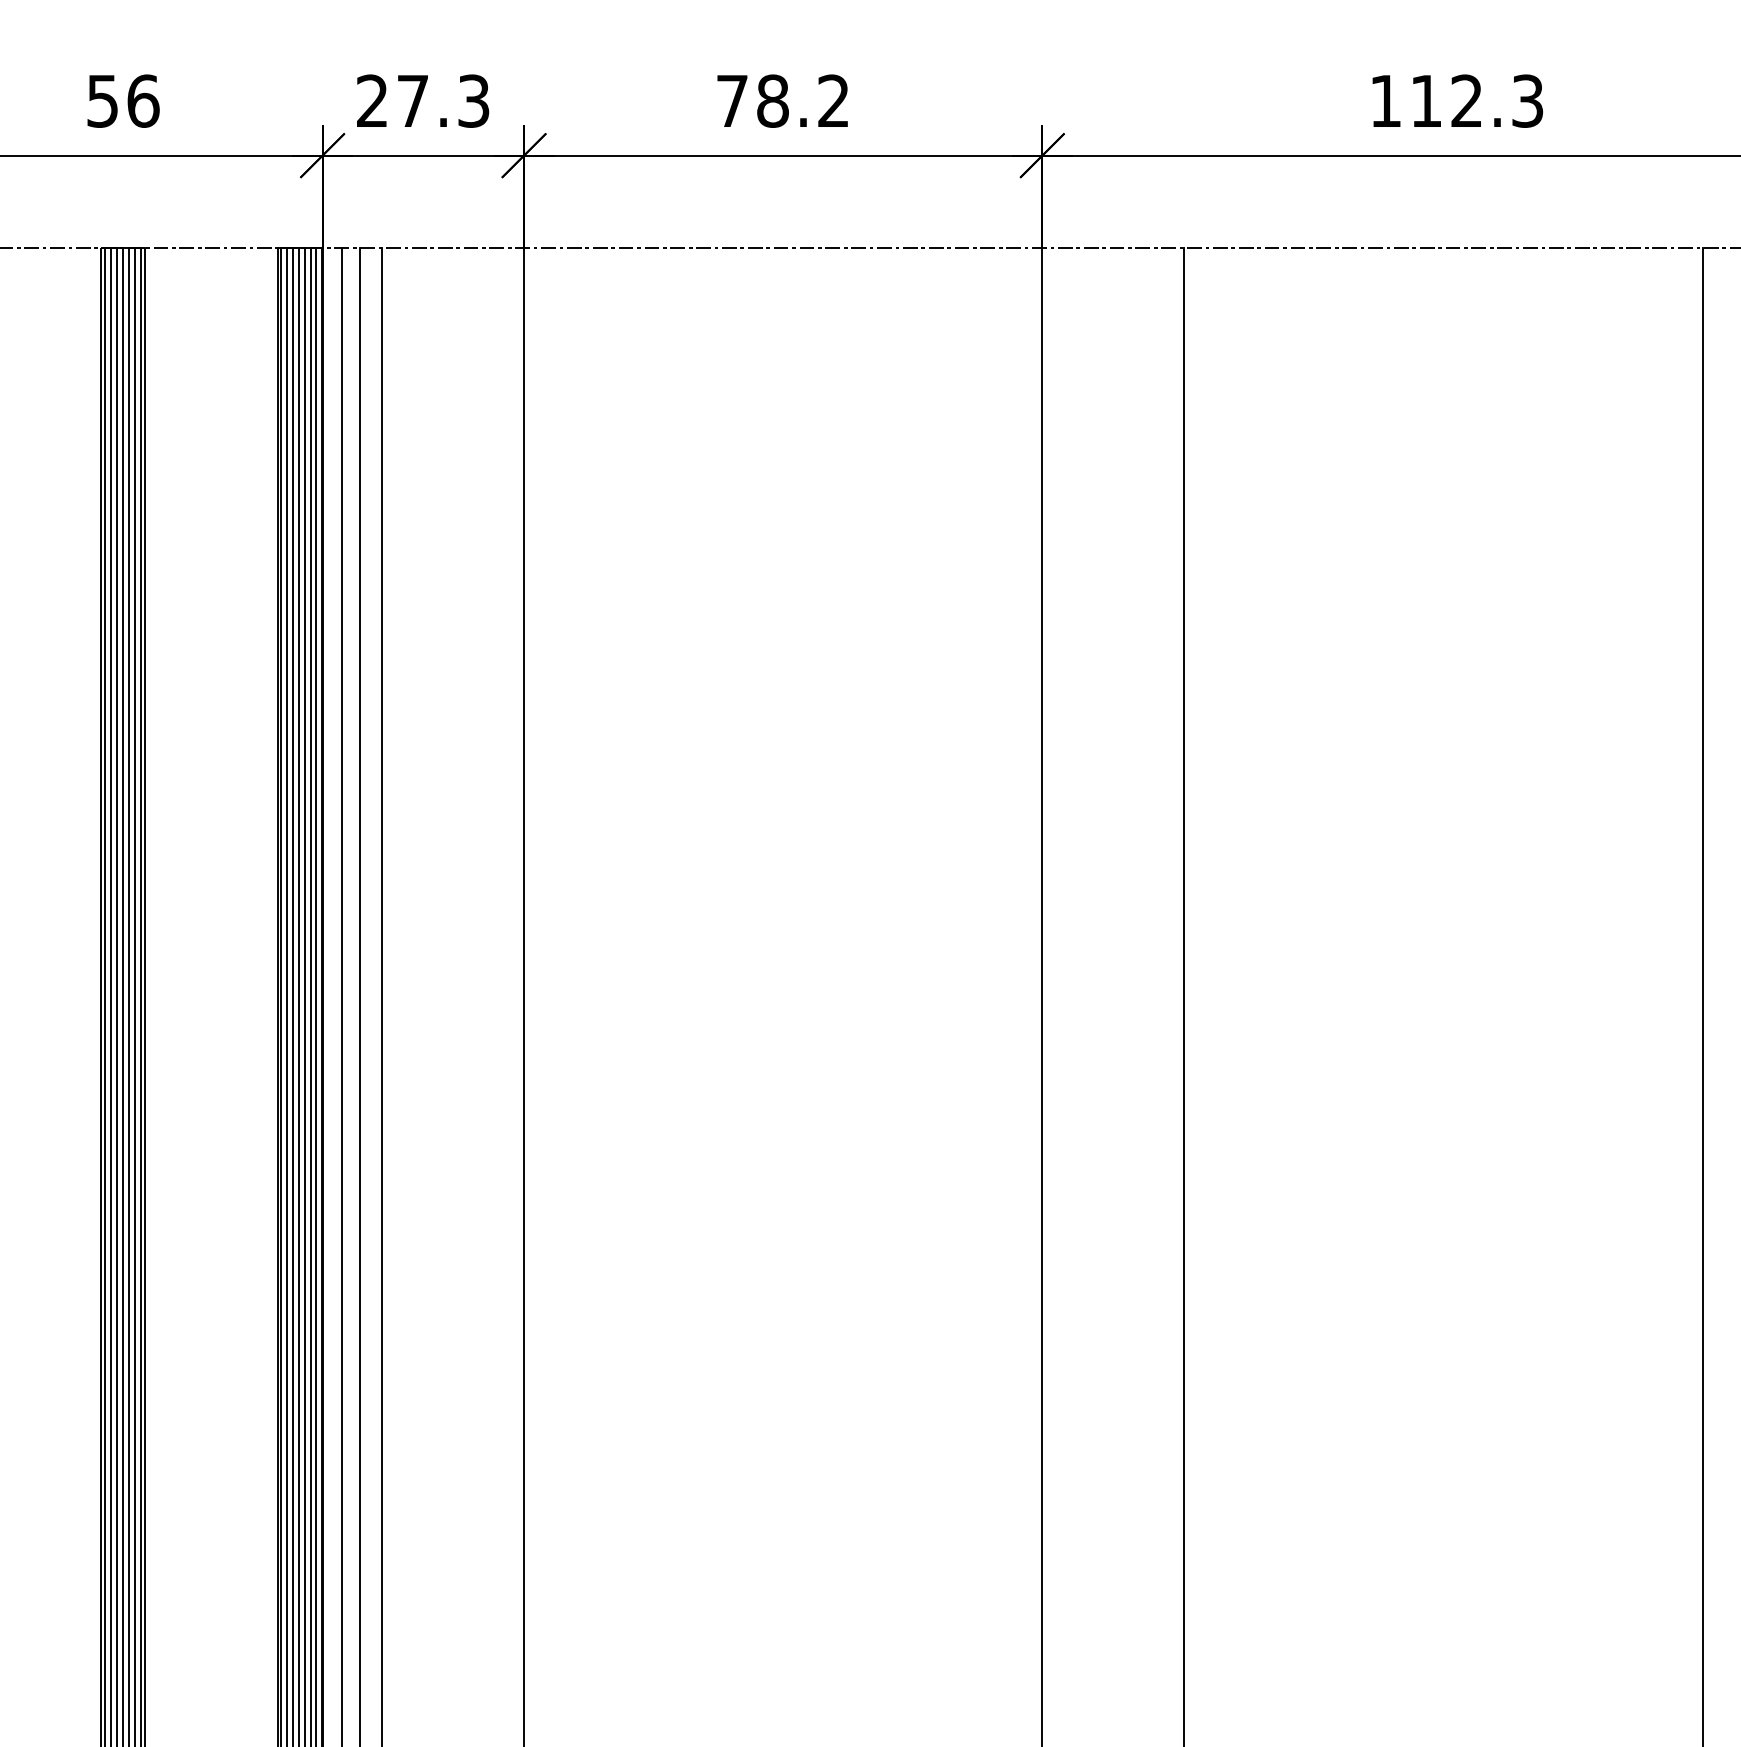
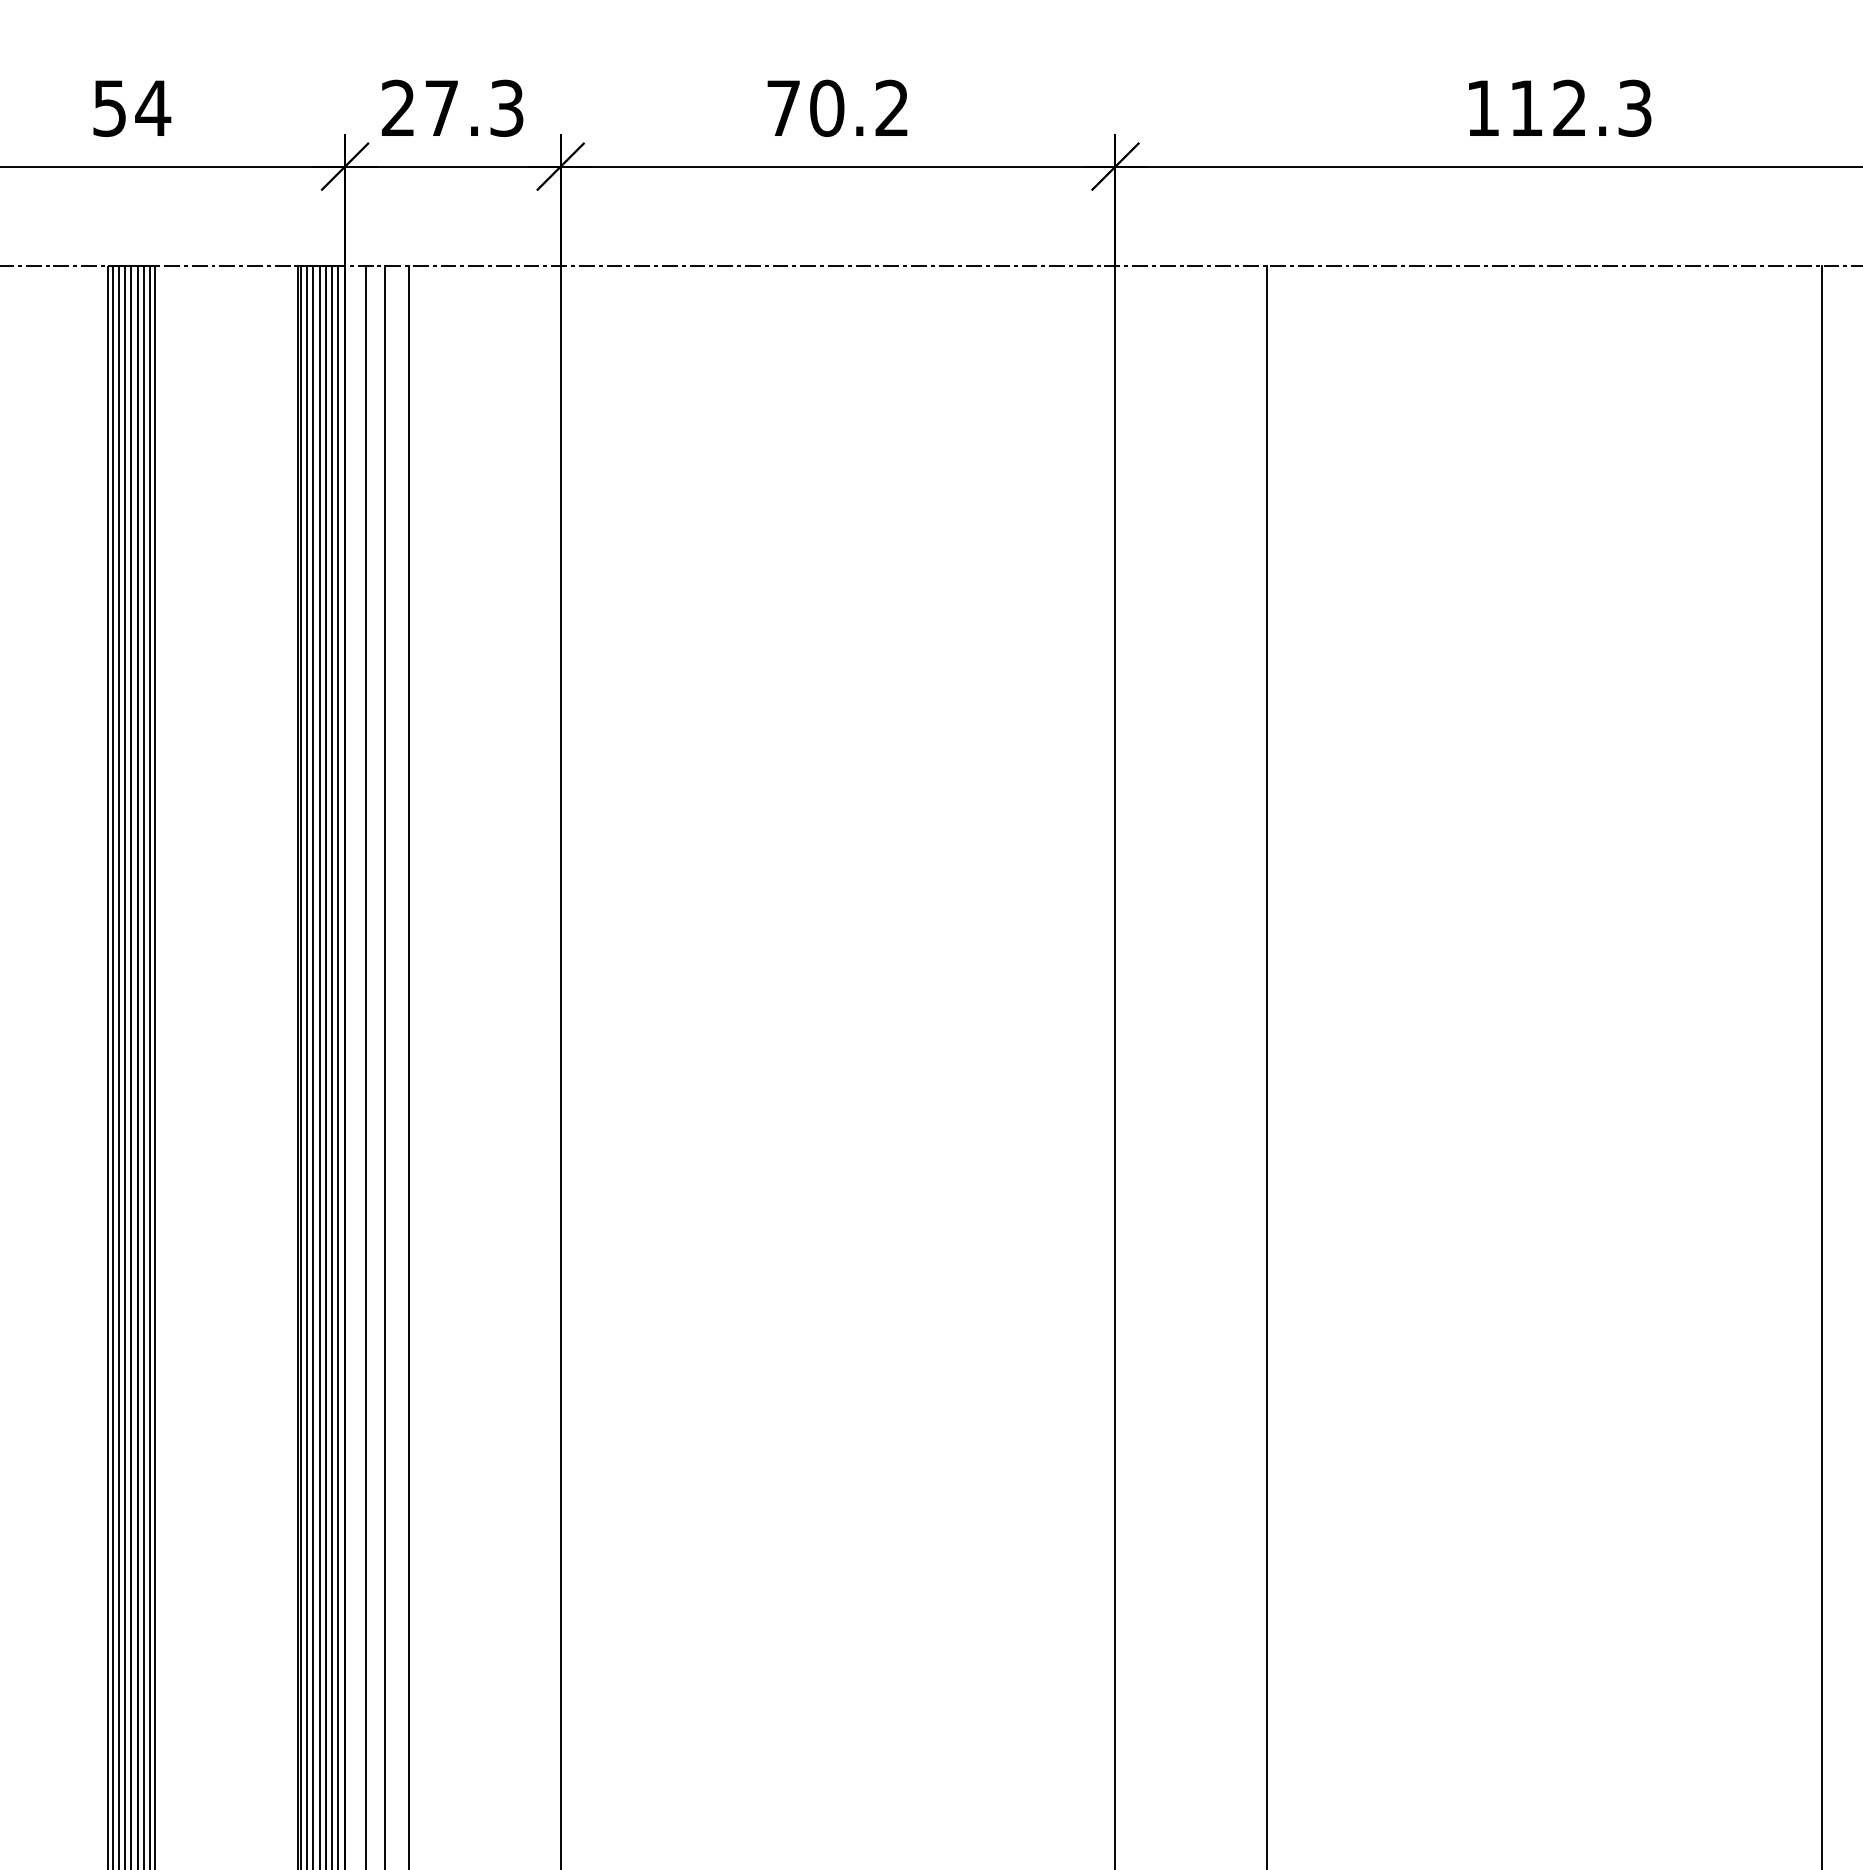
text: (143, 100) -> (153, 107), 56 -> 54
text: (773, 101) -> (827, 108), 78.2 -> 70.2

